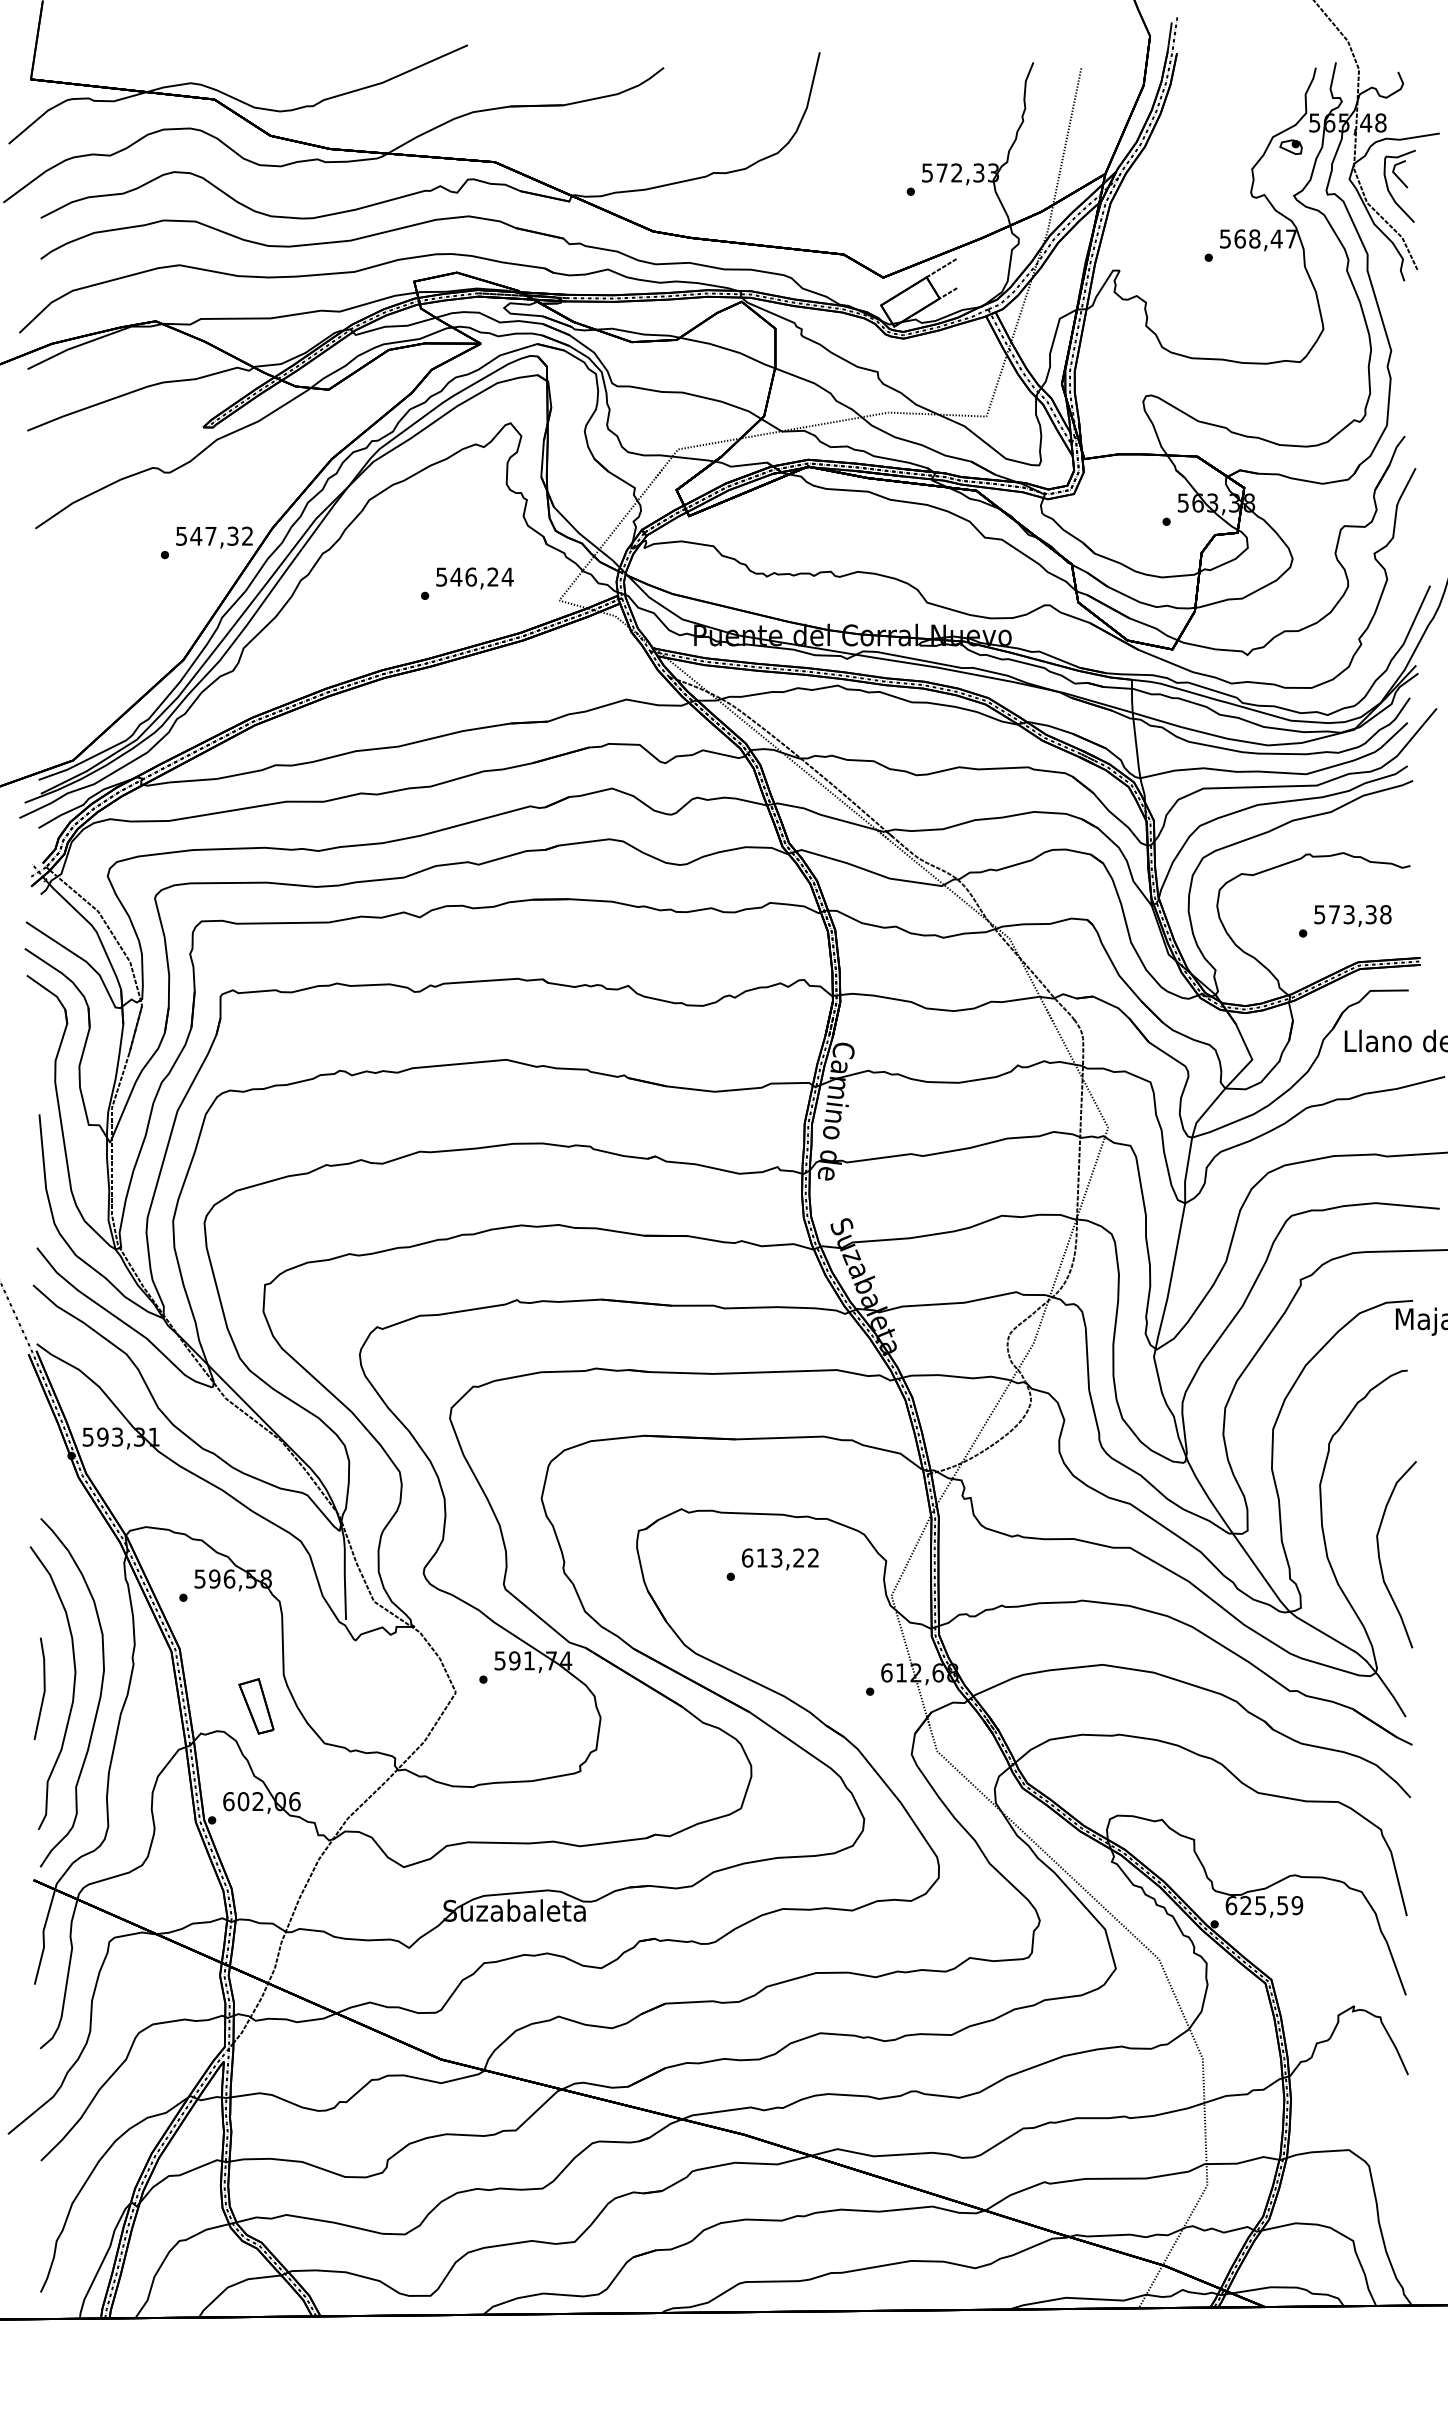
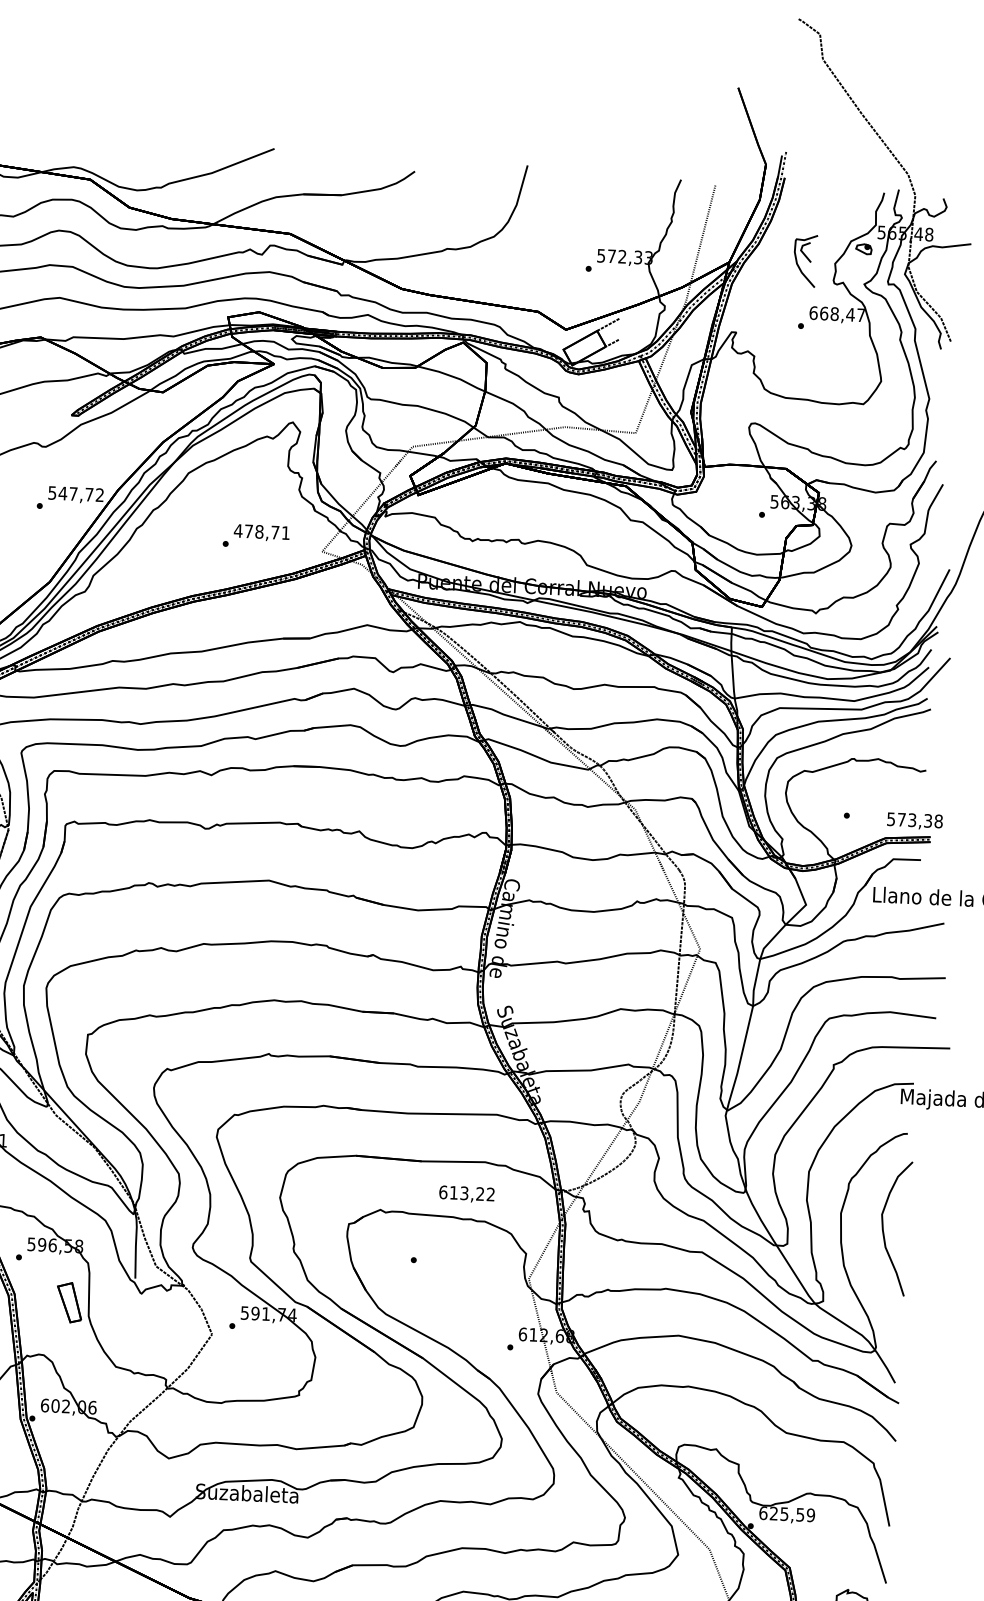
part: (1399, 185) -> (805, 260), moved
text: (1225, 238) -> (813, 312), 568,47 -> 668,47
text: (232, 535) -> (89, 494), 547,32 -> 547,72
text: (474, 576) -> (261, 531), 546,24 -> 478,71
text: (1352, 915) -> (914, 820), moved
curve: (1380, 1558) -> (883, 1230), moved
text: (780, 1559) -> (467, 1194), moved
part: (256, 1706) -> (69, 1302), moved

